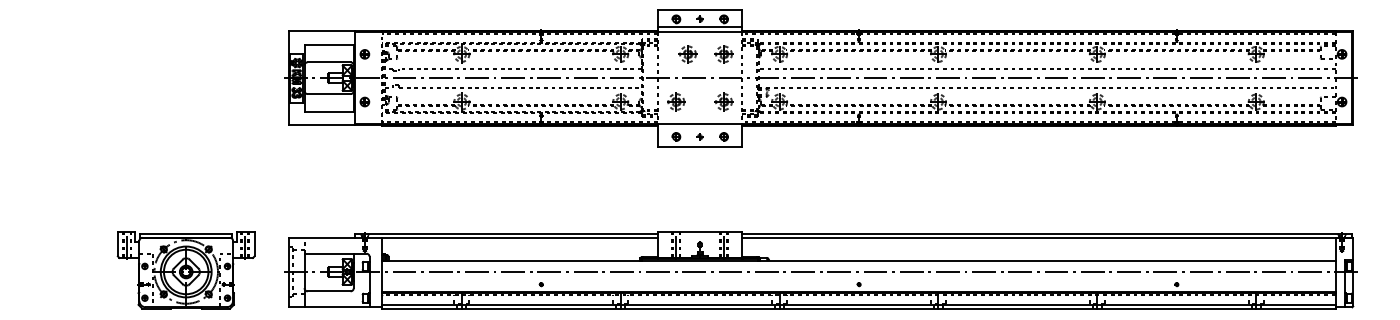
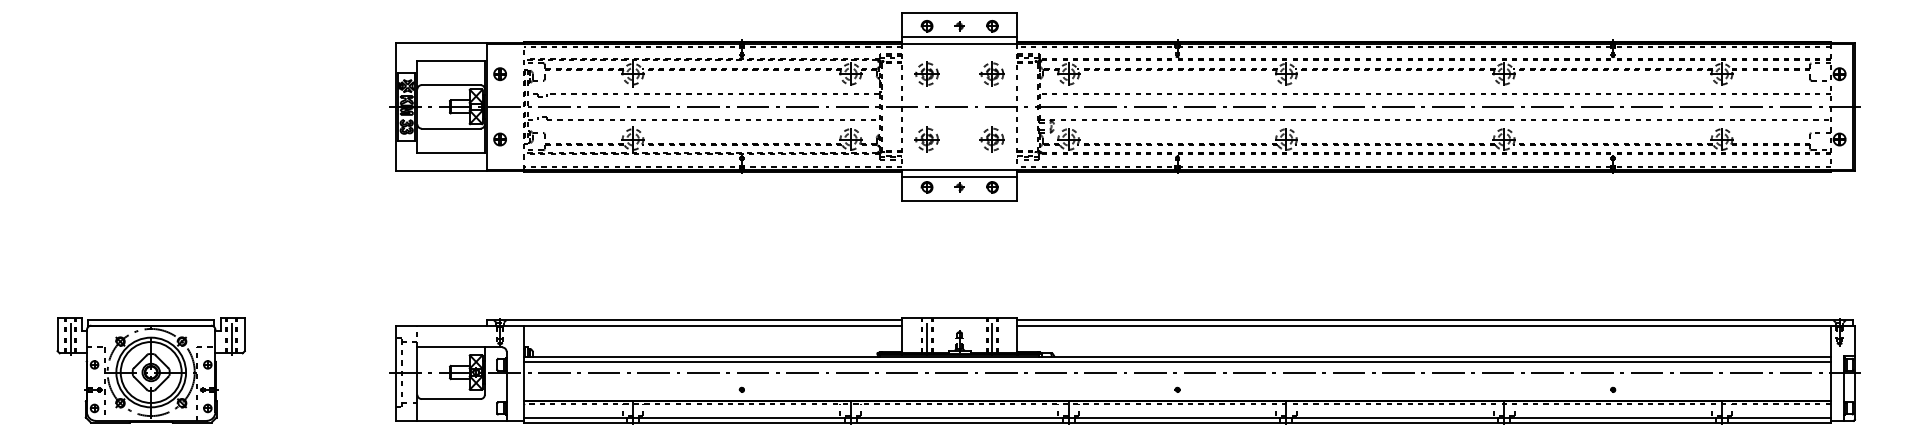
part: (687, 53) -> (926, 73), moved
line: (700, 128) -> (959, 176), added
line: (859, 263) -> (1177, 361), added
part: (185, 270) -> (150, 370), moved

